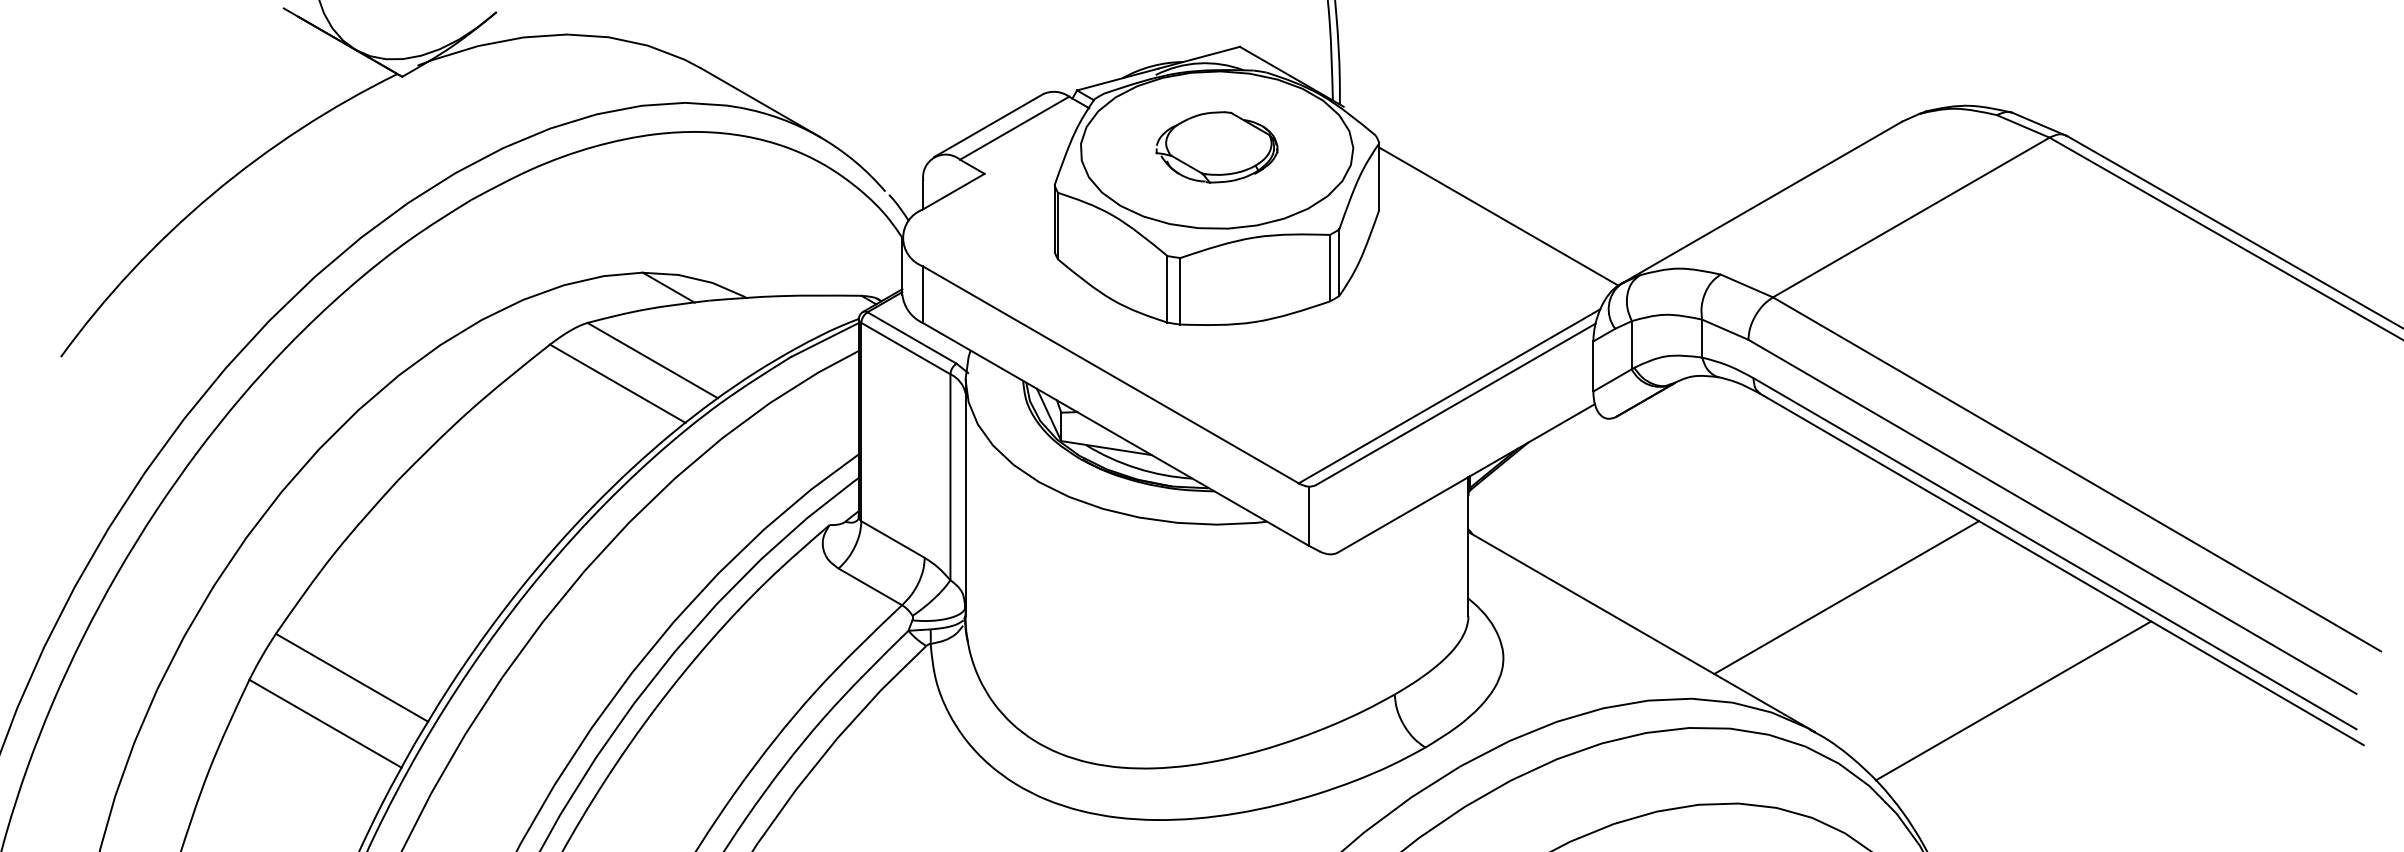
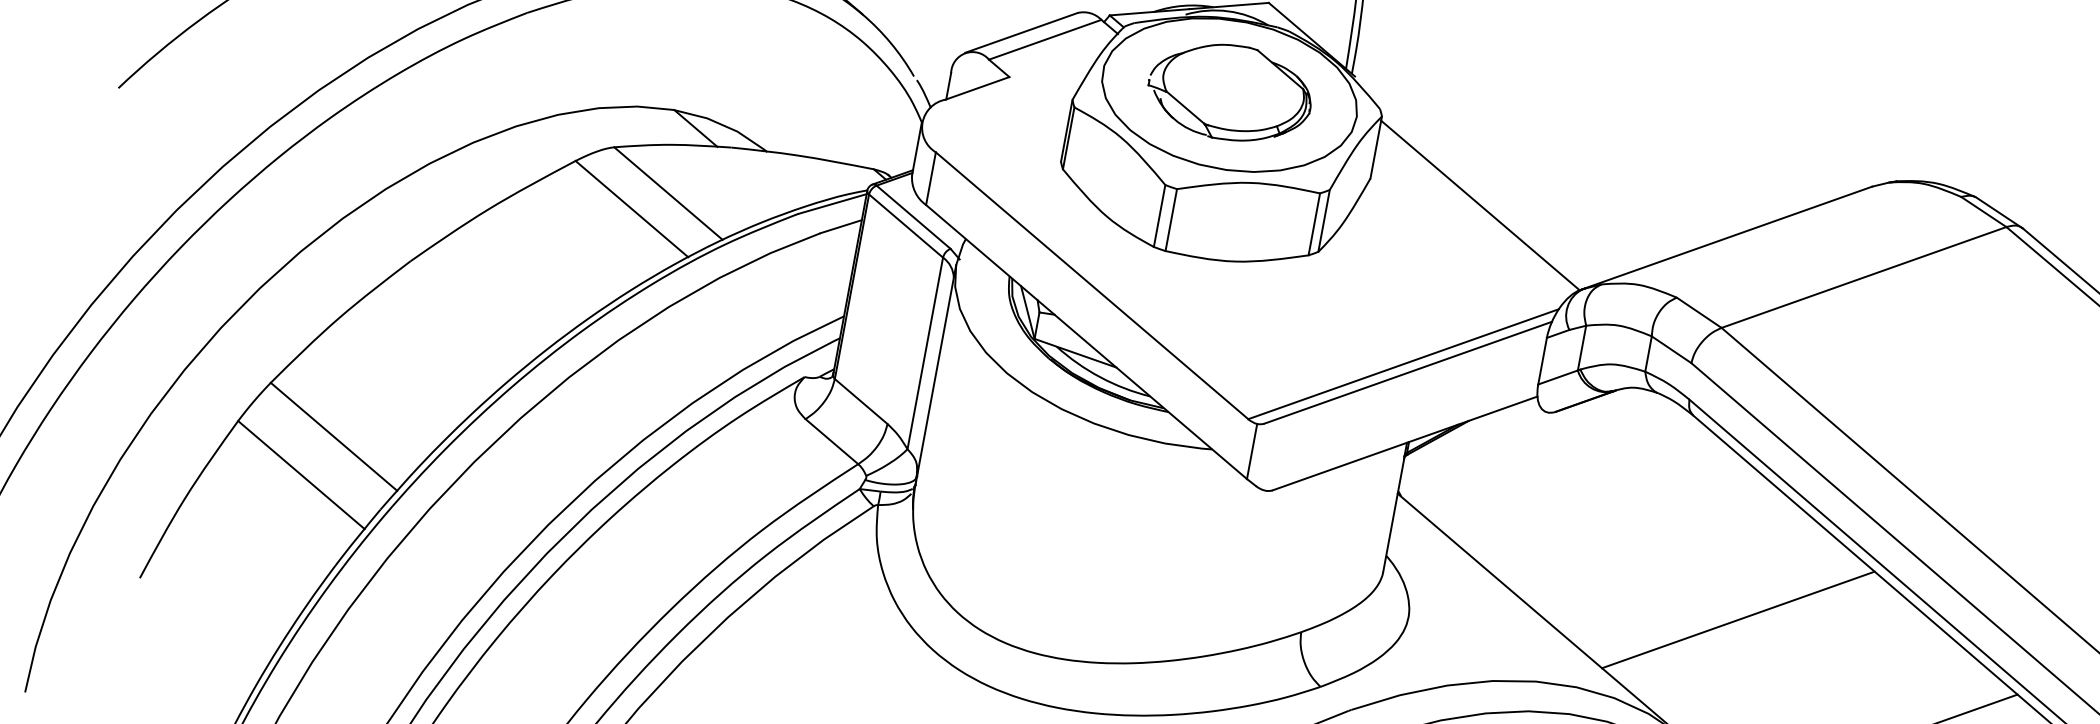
part: (1216, 147) -> (1229, 92), size x1.43

